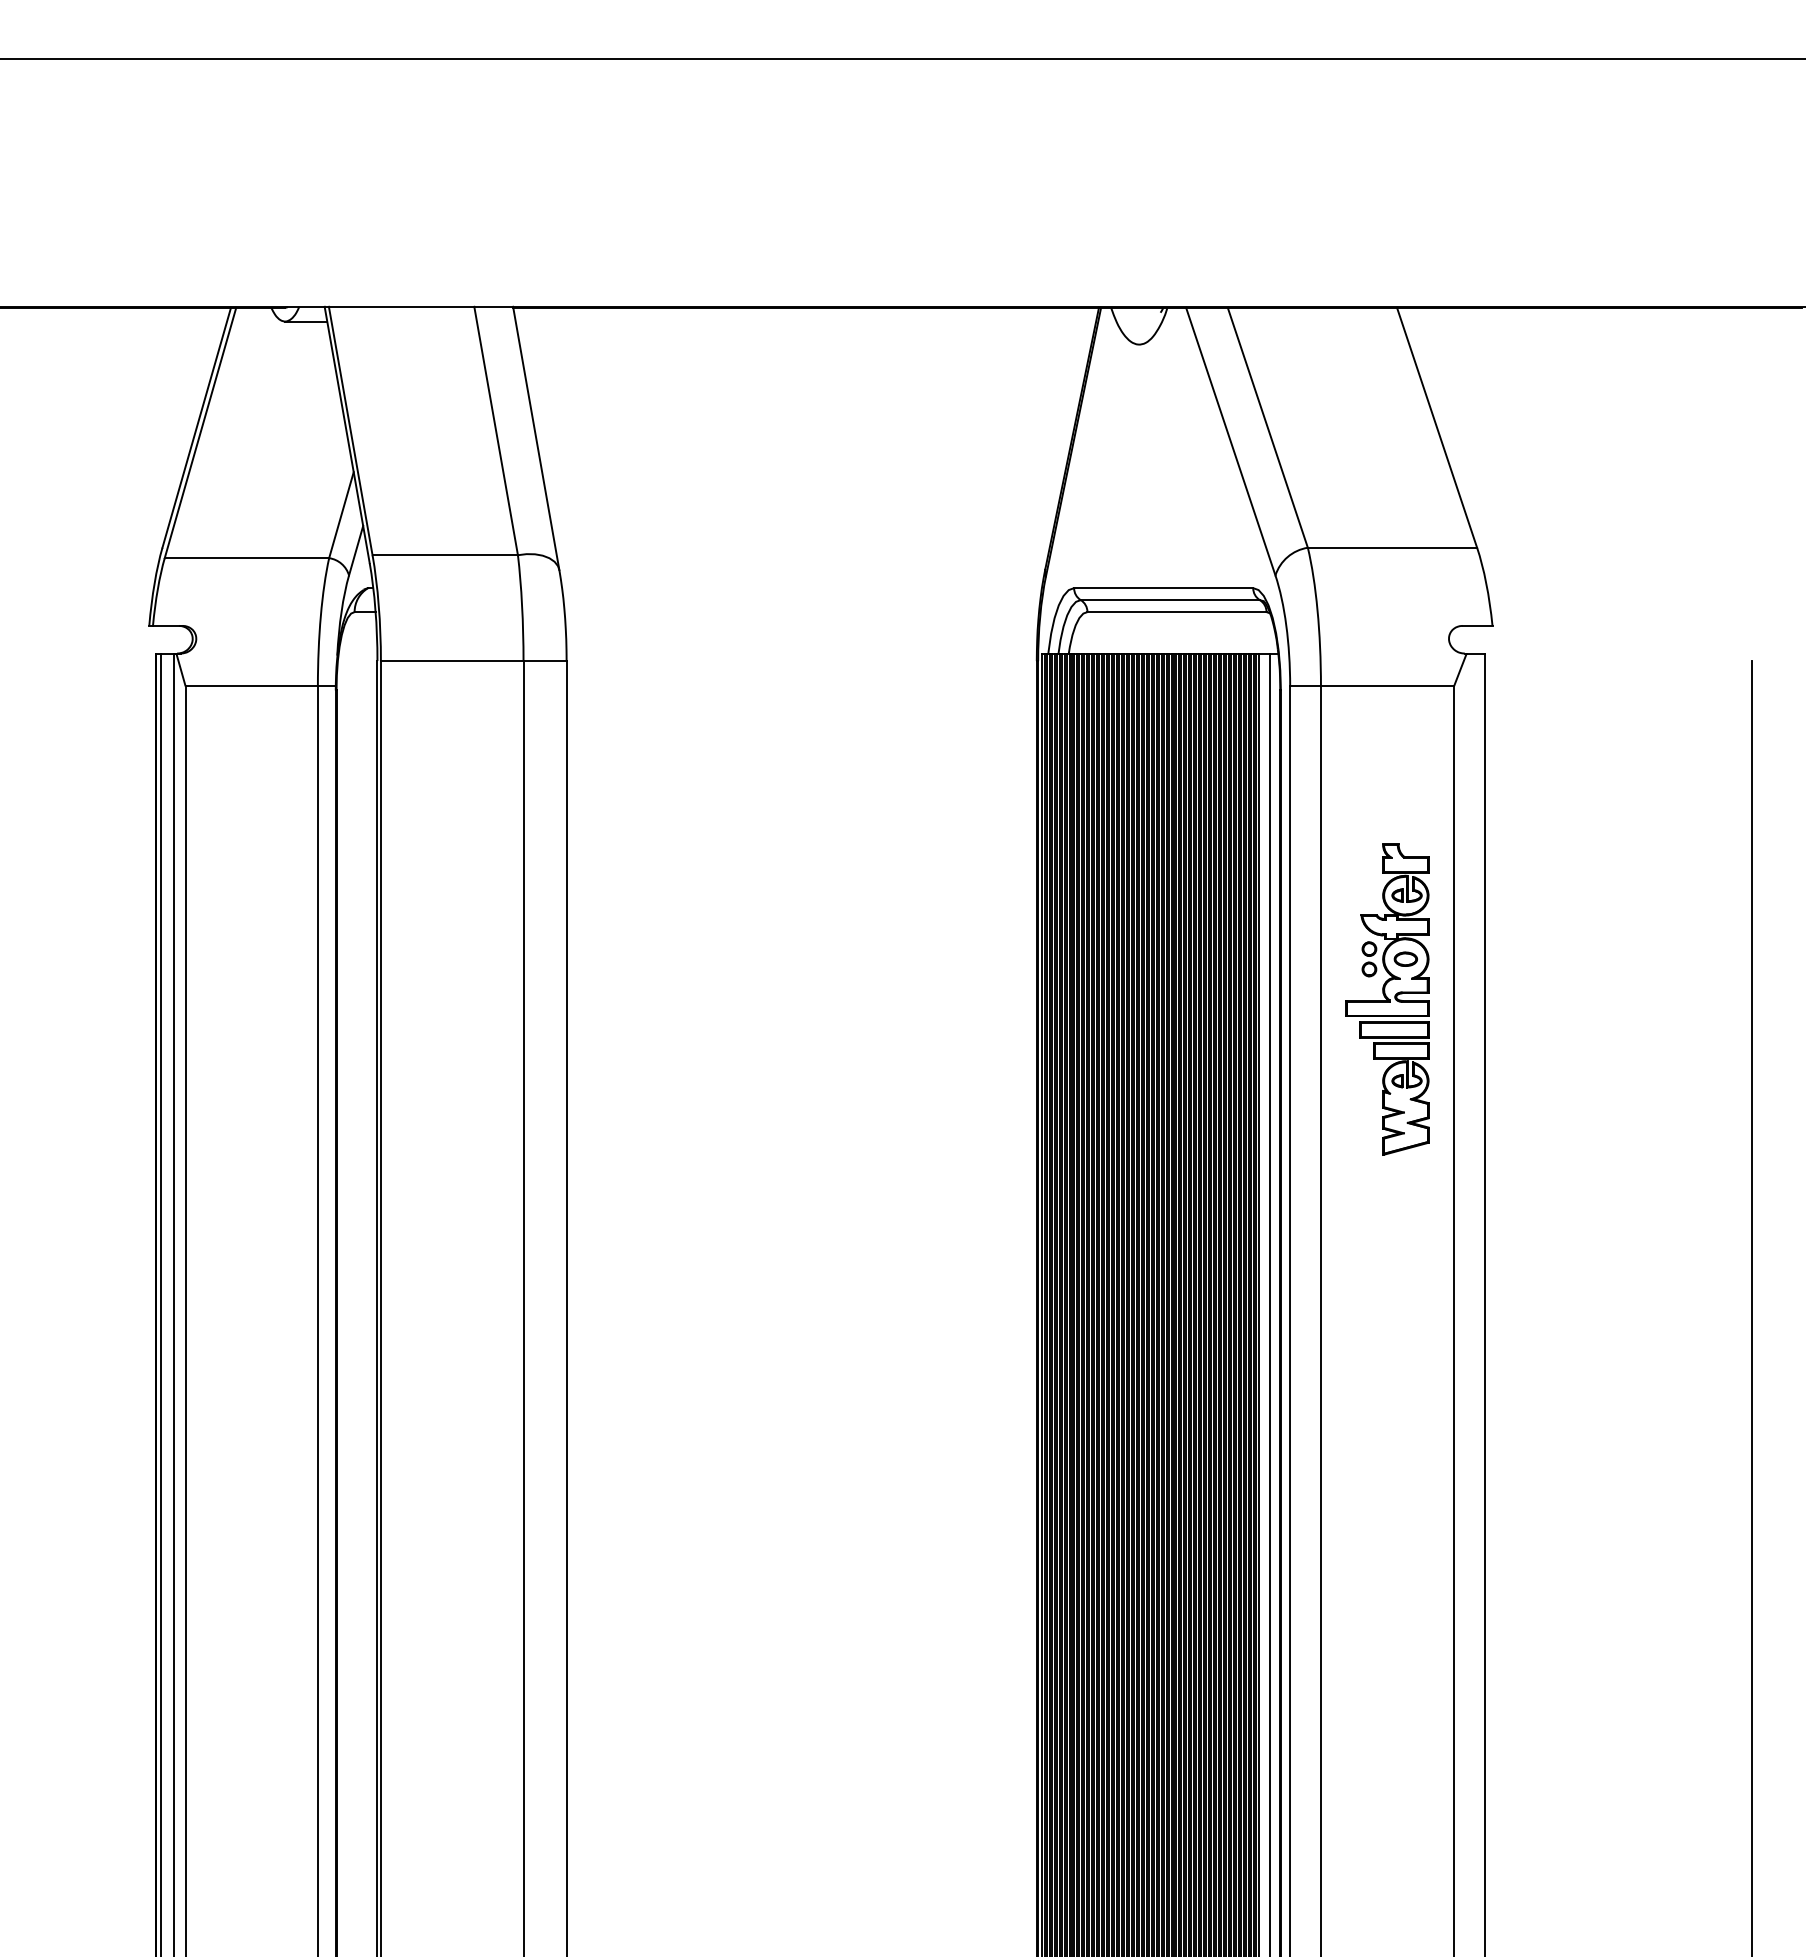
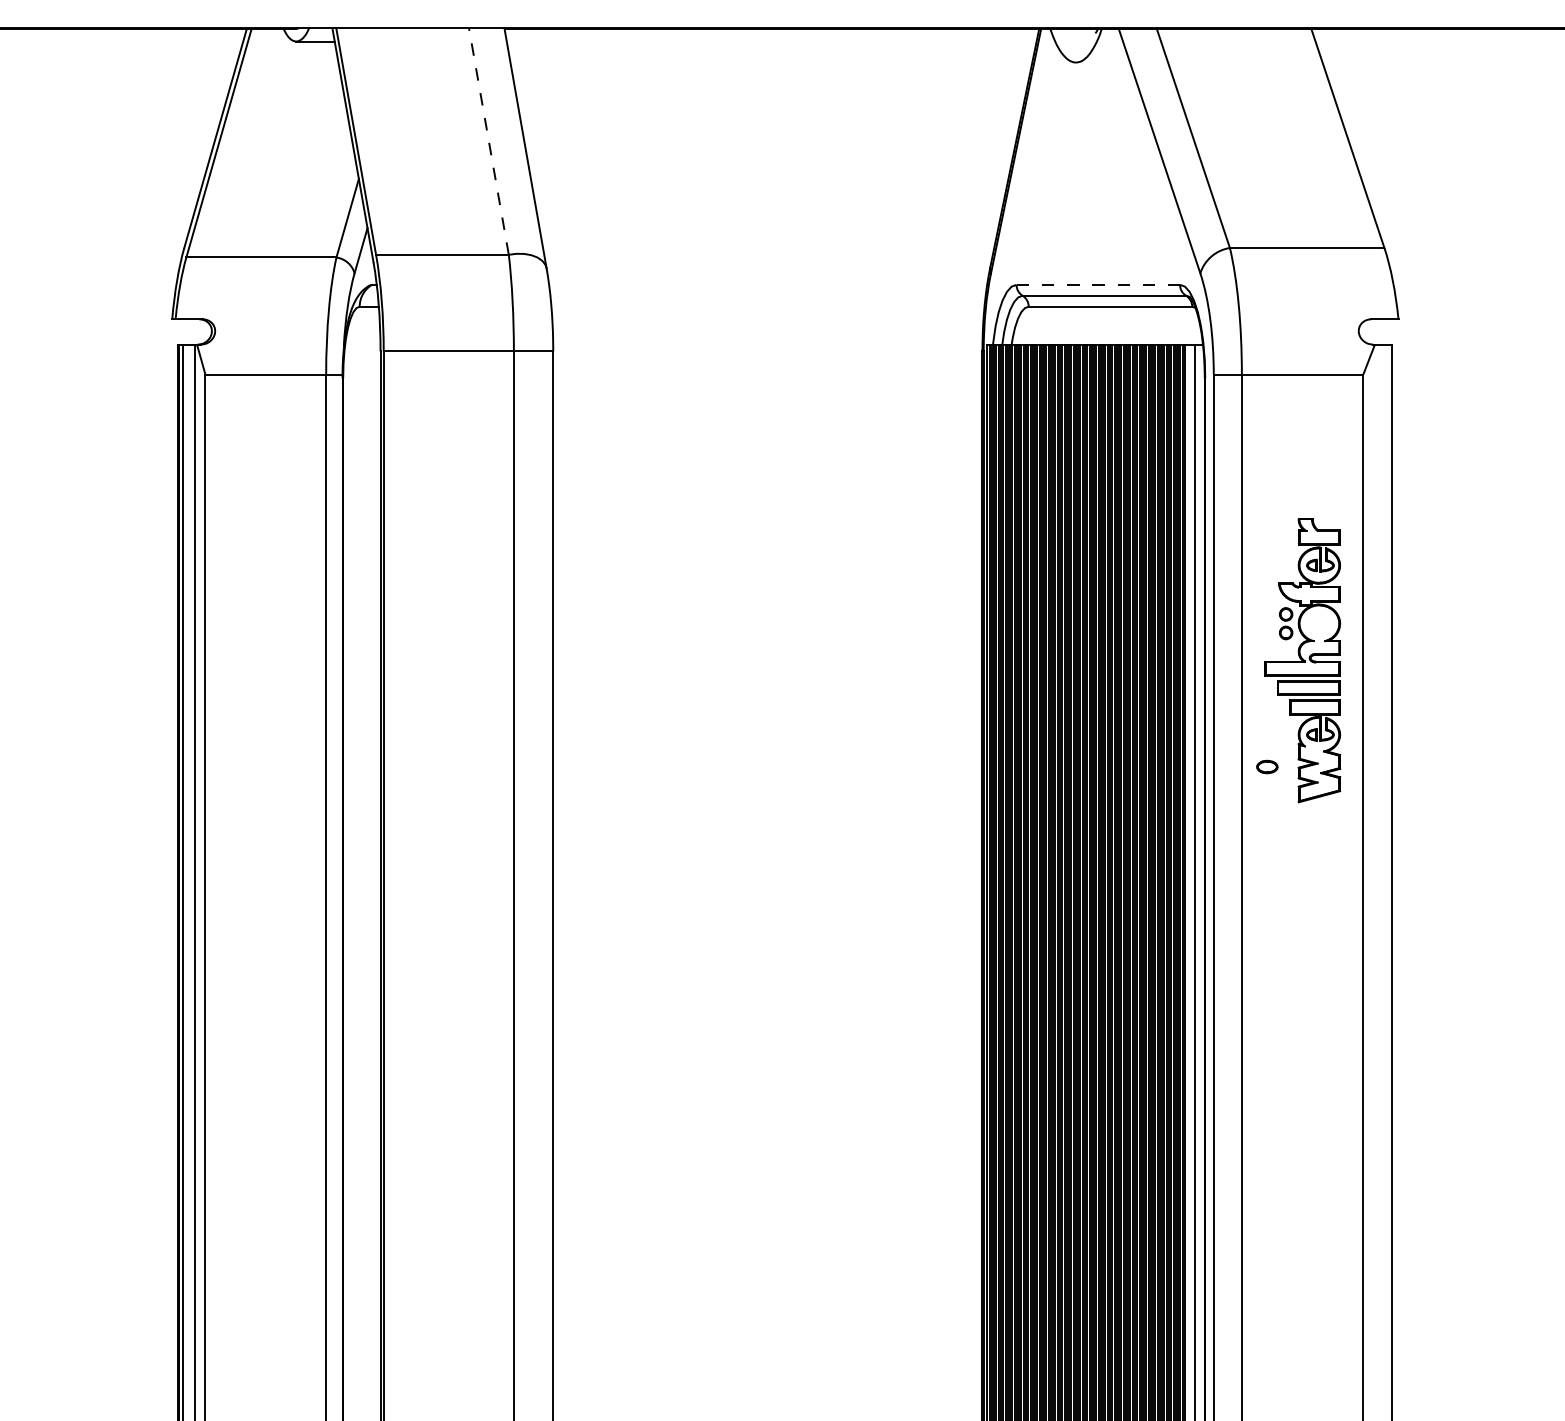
line: (496, 430) -> (489, 140), solid -> dashed
line: (1163, 588) -> (1098, 285), solid -> dashed
part: (1405, 958) -> (1267, 766), moved

